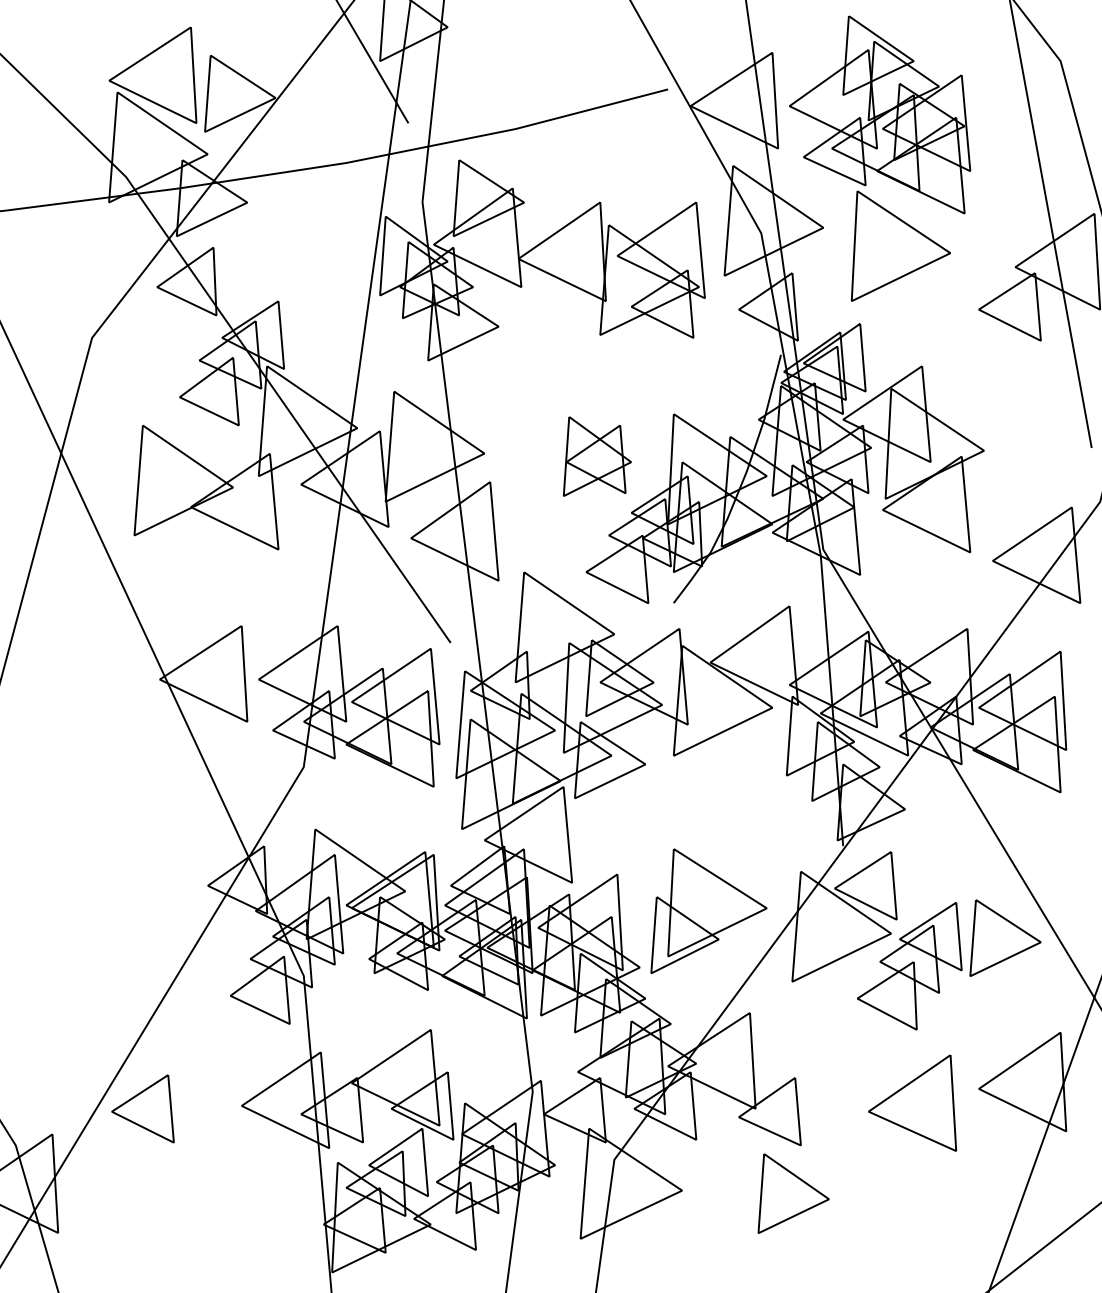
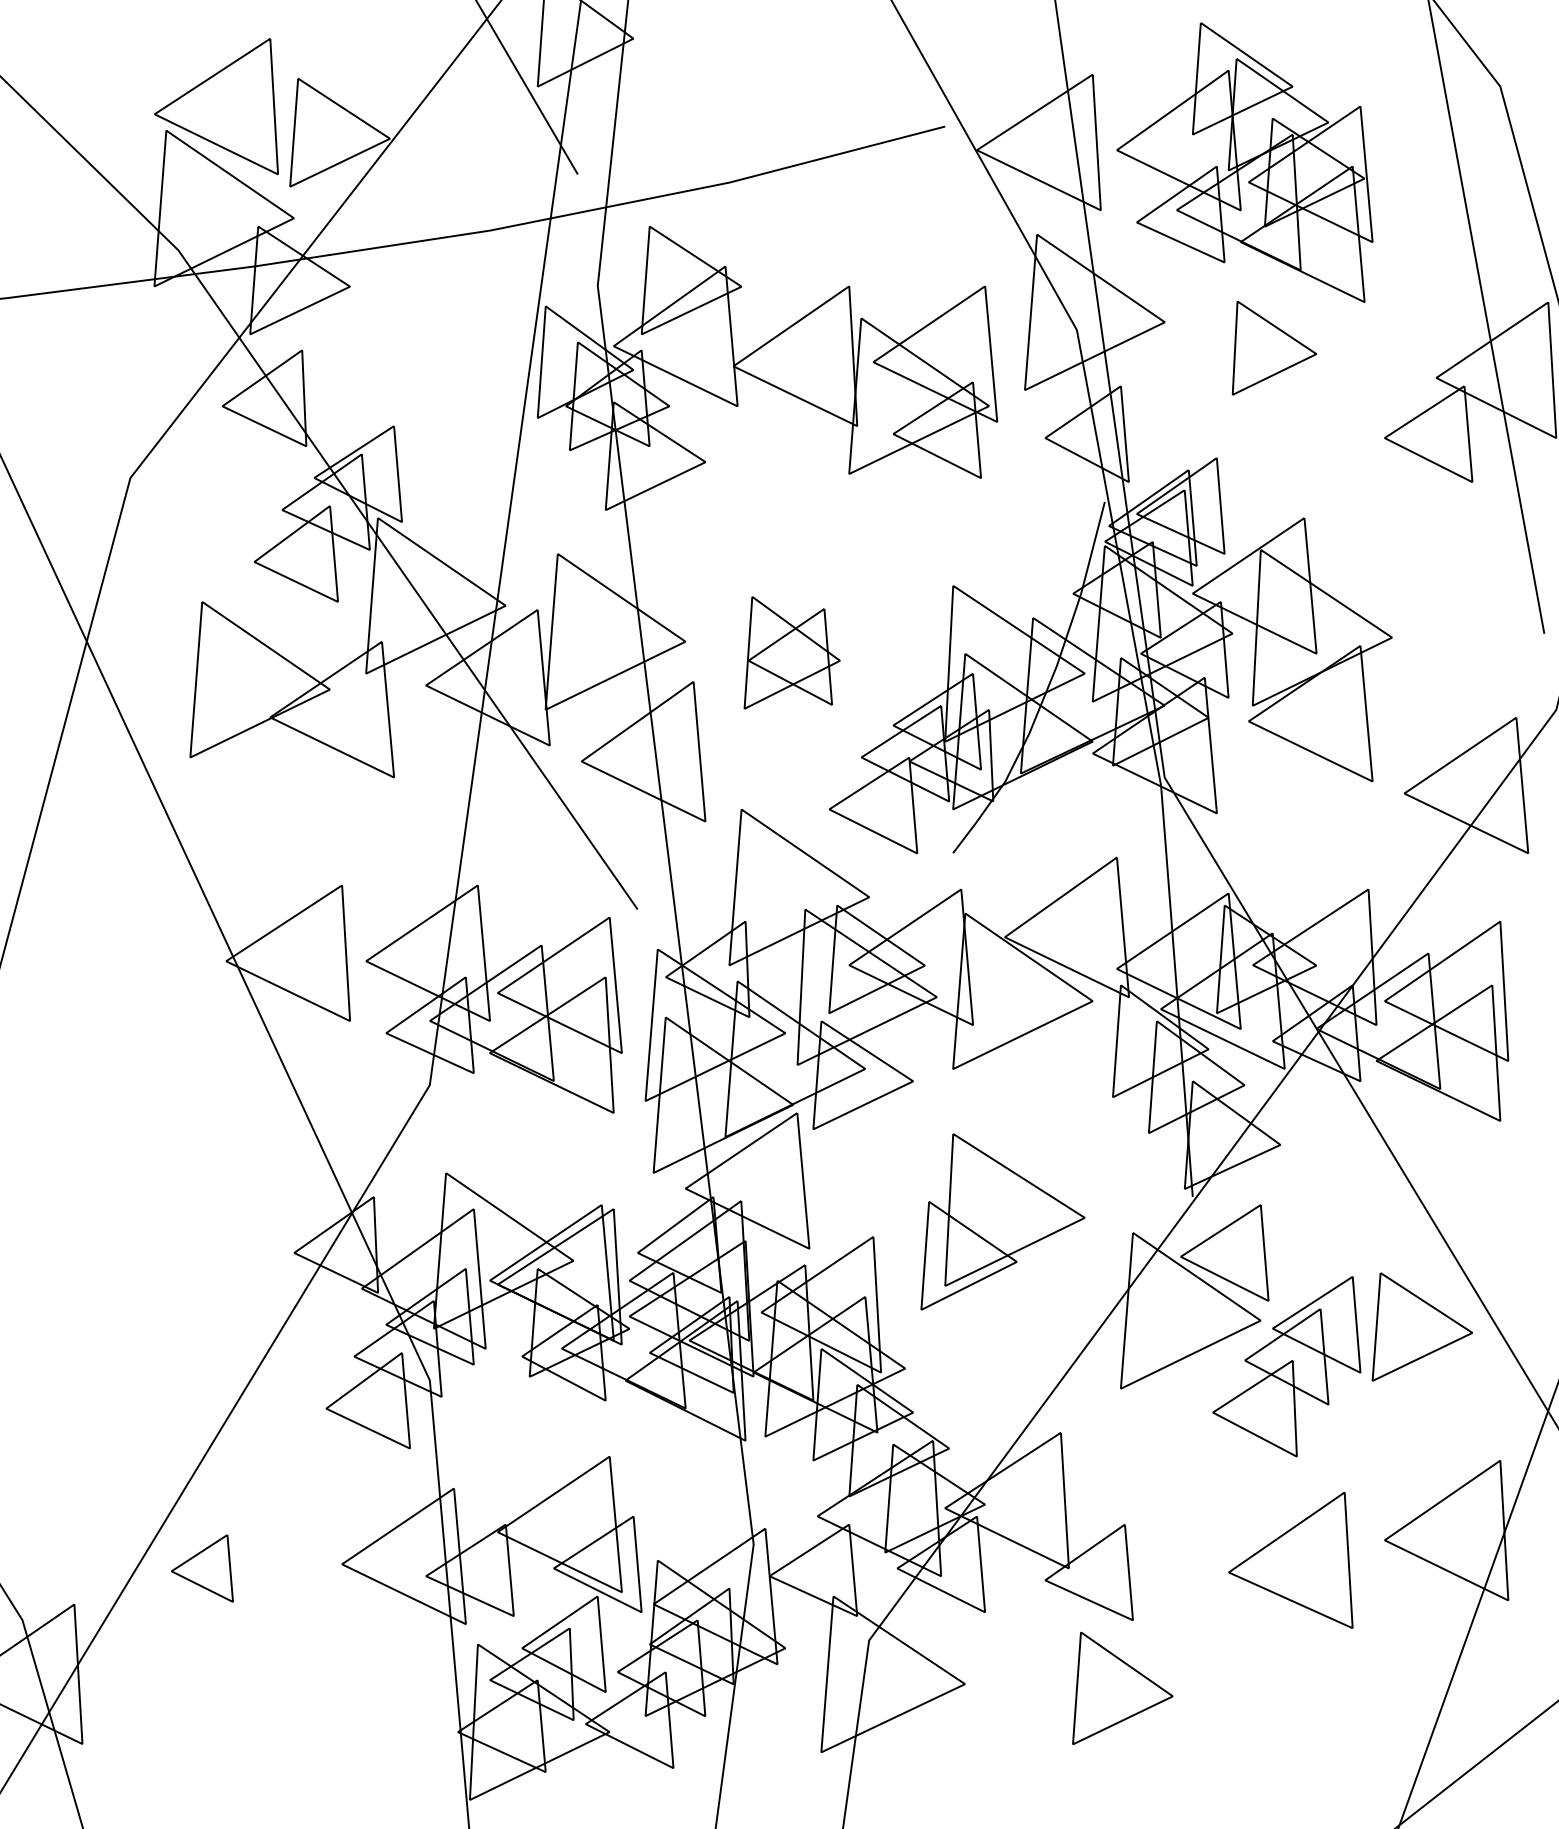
part: (900, 245) -> (1274, 347), size x0.6
part: (596, 456) -> (791, 652), moved
part: (708, 910) -> (1002, 1221), moved
part: (143, 1108) -> (202, 1568), size x0.7

